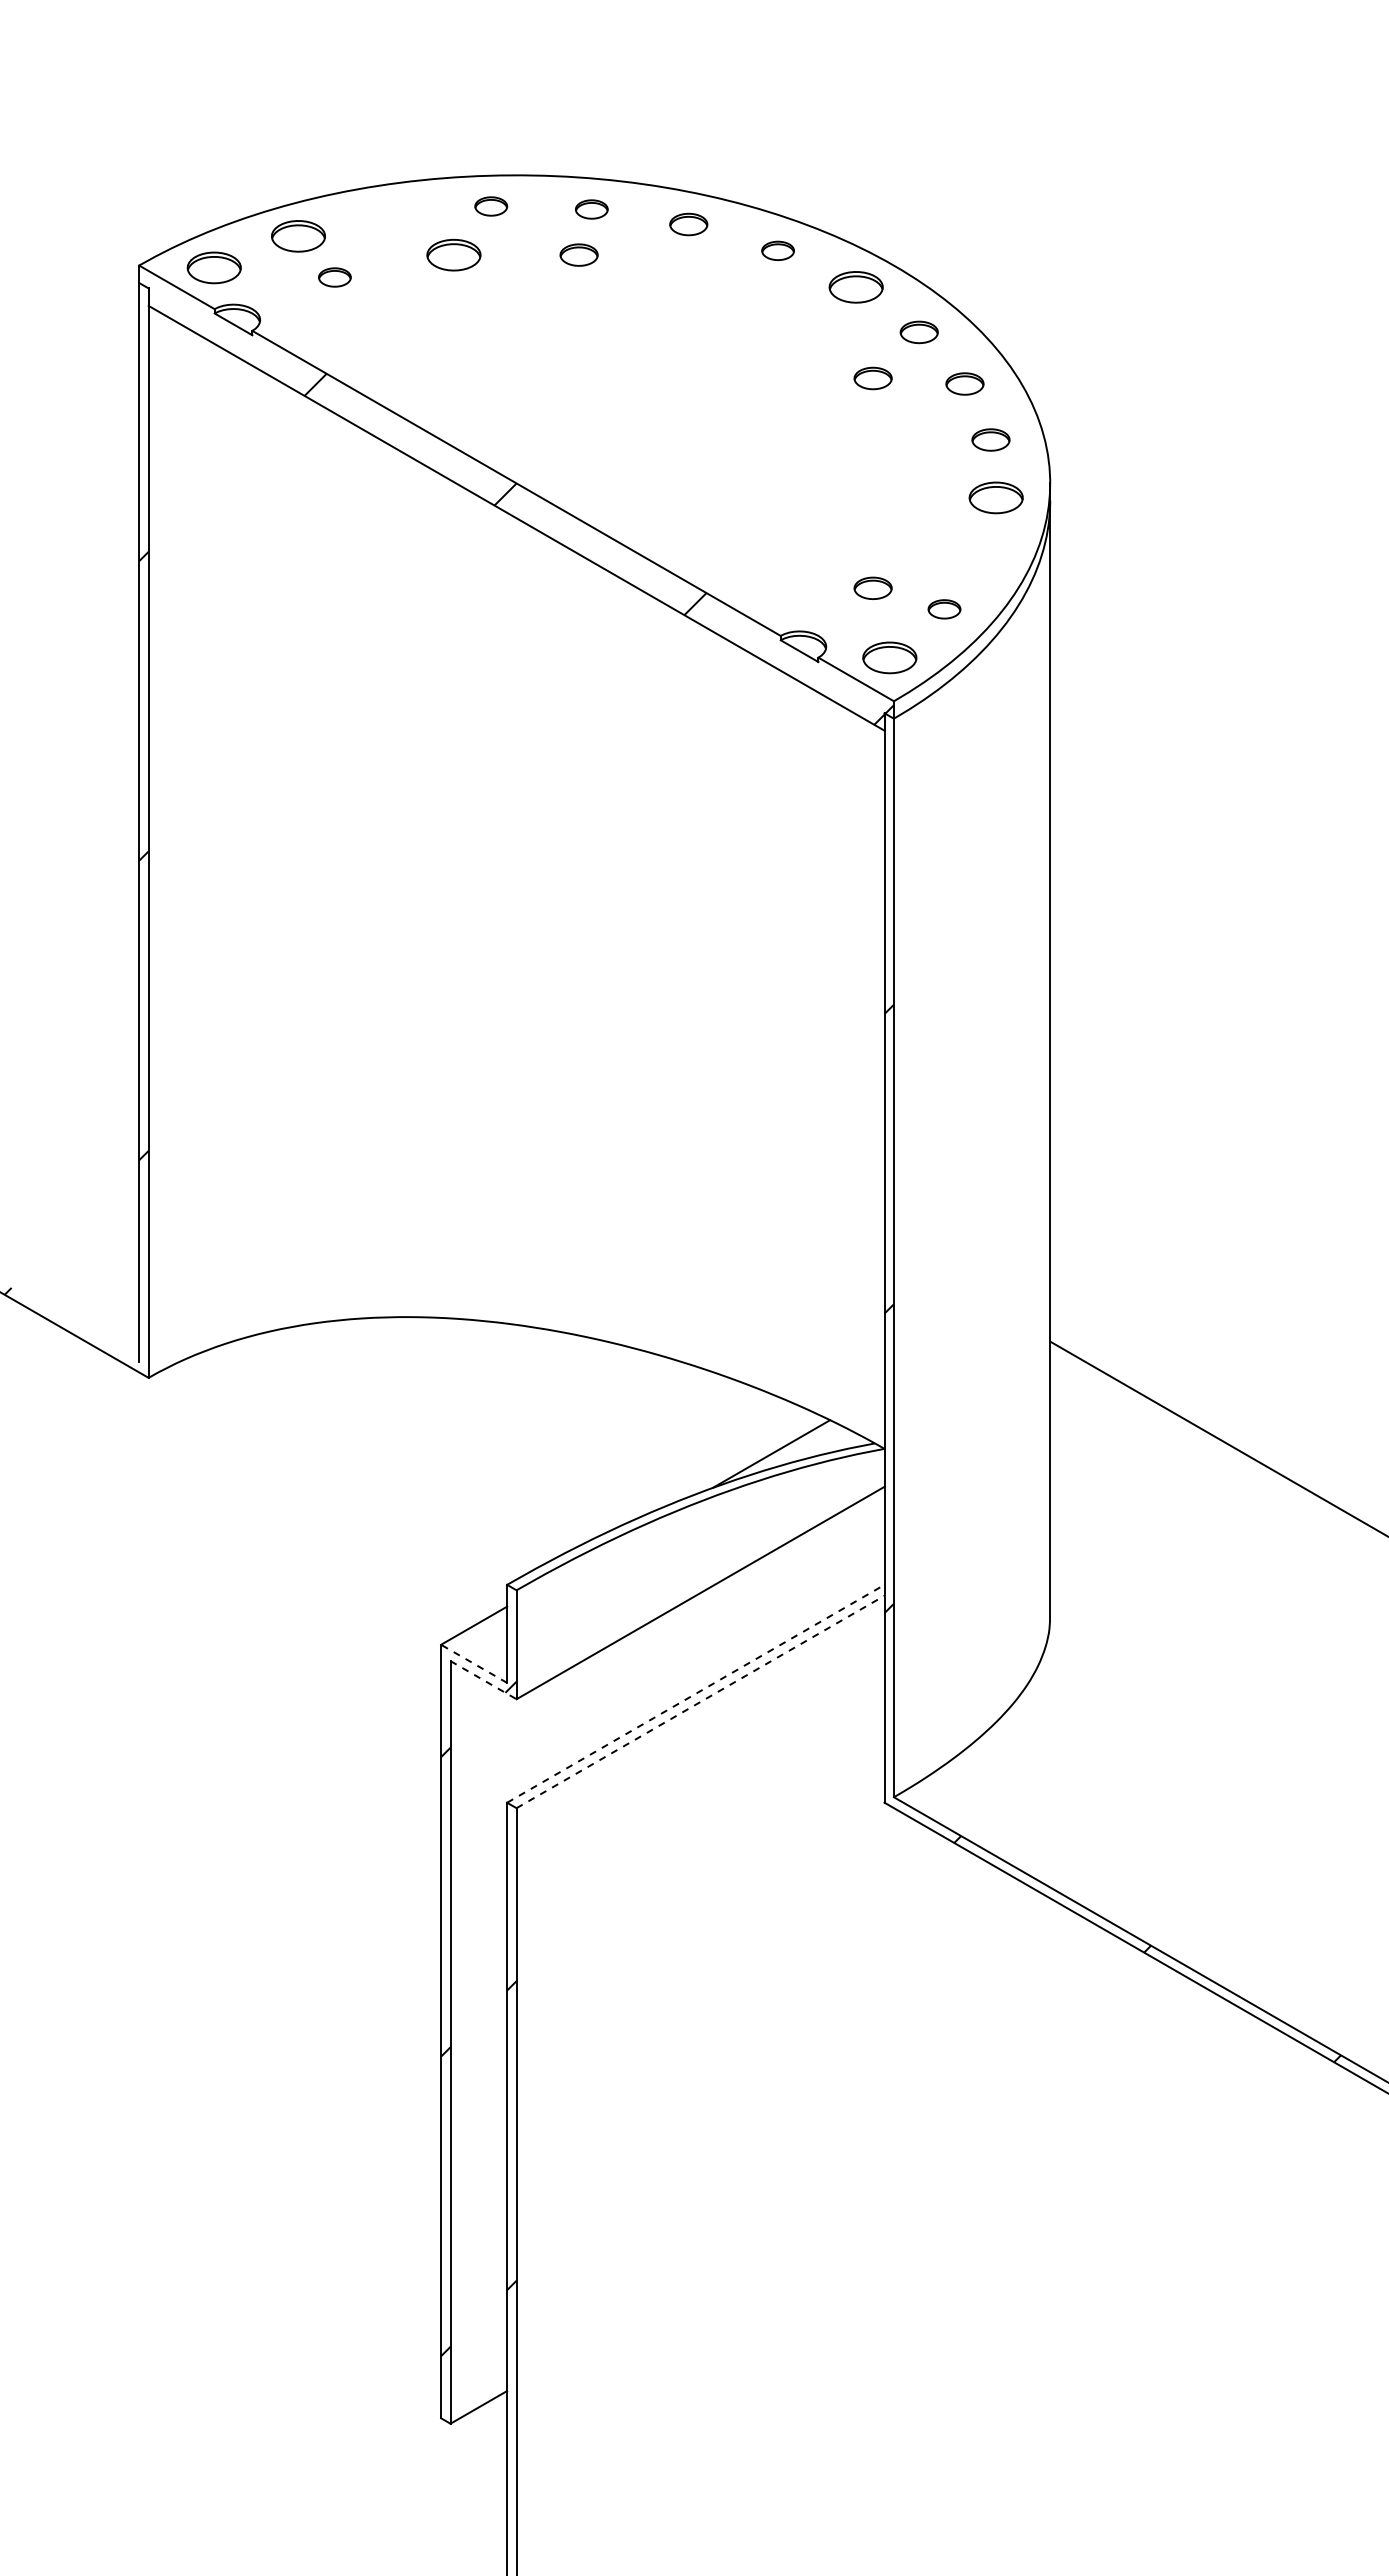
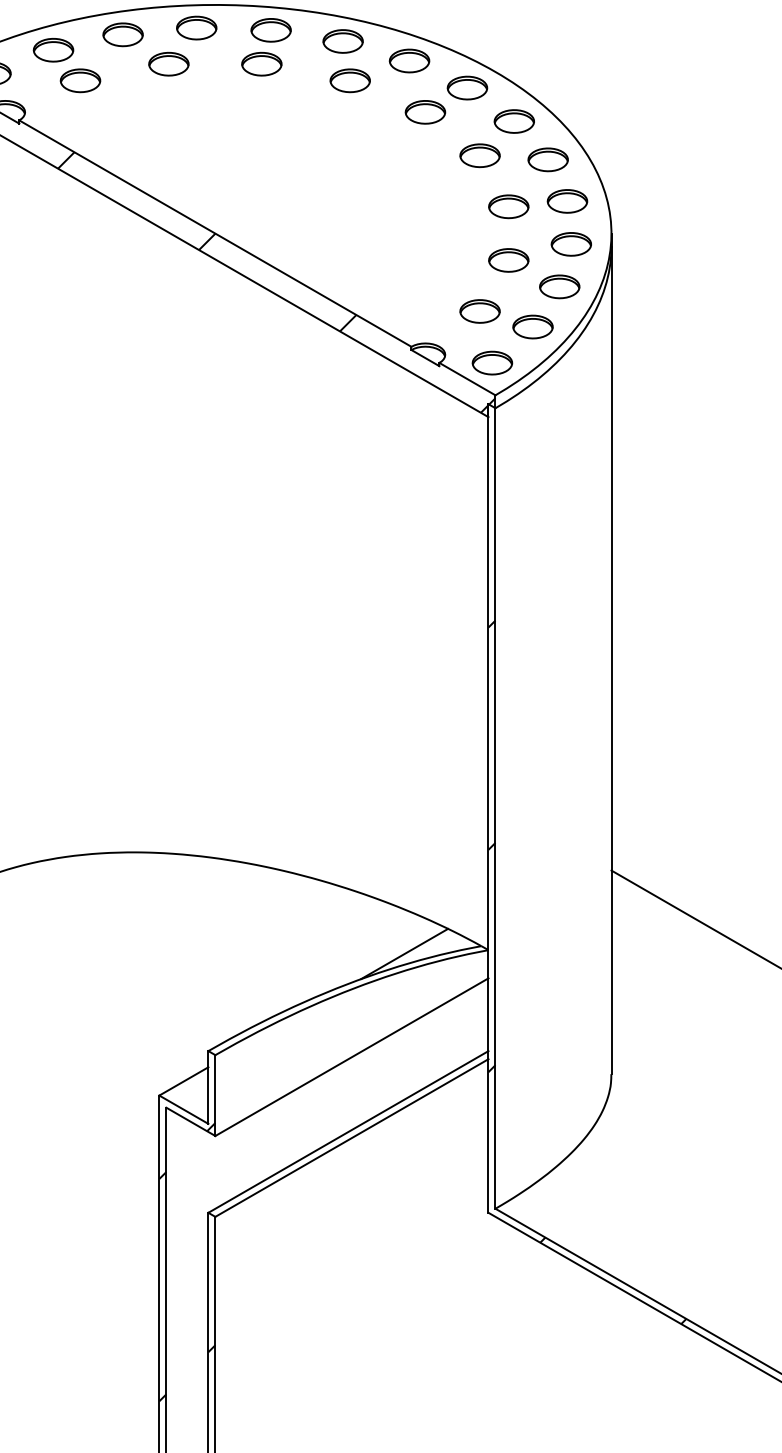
part: (490, 206) -> (196, 28), size x1.67
part: (591, 209) -> (271, 30), size x1.67
part: (391, 215) -> (122, 34), added
part: (688, 224) -> (343, 41), size x1.43
part: (777, 250) -> (409, 60), size x1.67
part: (578, 254) -> (261, 63), size x1.43
part: (334, 277) -> (80, 80), size x1.67
part: (697, 277) -> (349, 80), added
part: (799, 319) -> (425, 111), added
part: (918, 332) -> (513, 121), size x1.43
part: (872, 378) -> (479, 155), size x1.43
part: (964, 383) -> (547, 159), size x1.43
part: (990, 439) -> (567, 201), size x1.43
part: (911, 447) -> (508, 206), added
part: (911, 519) -> (508, 260), added
part: (980, 554) -> (559, 286), added
part: (872, 588) -> (479, 311), size x1.43
part: (944, 609) -> (533, 327), size x1.67
line: (473, 1663) -> (183, 1109), dashed -> solid
line: (483, 1680) -> (190, 1122), dashed -> solid
line: (695, 1693) -> (348, 1131), dashed -> solid
line: (700, 1701) -> (351, 1137), dashed -> solid

